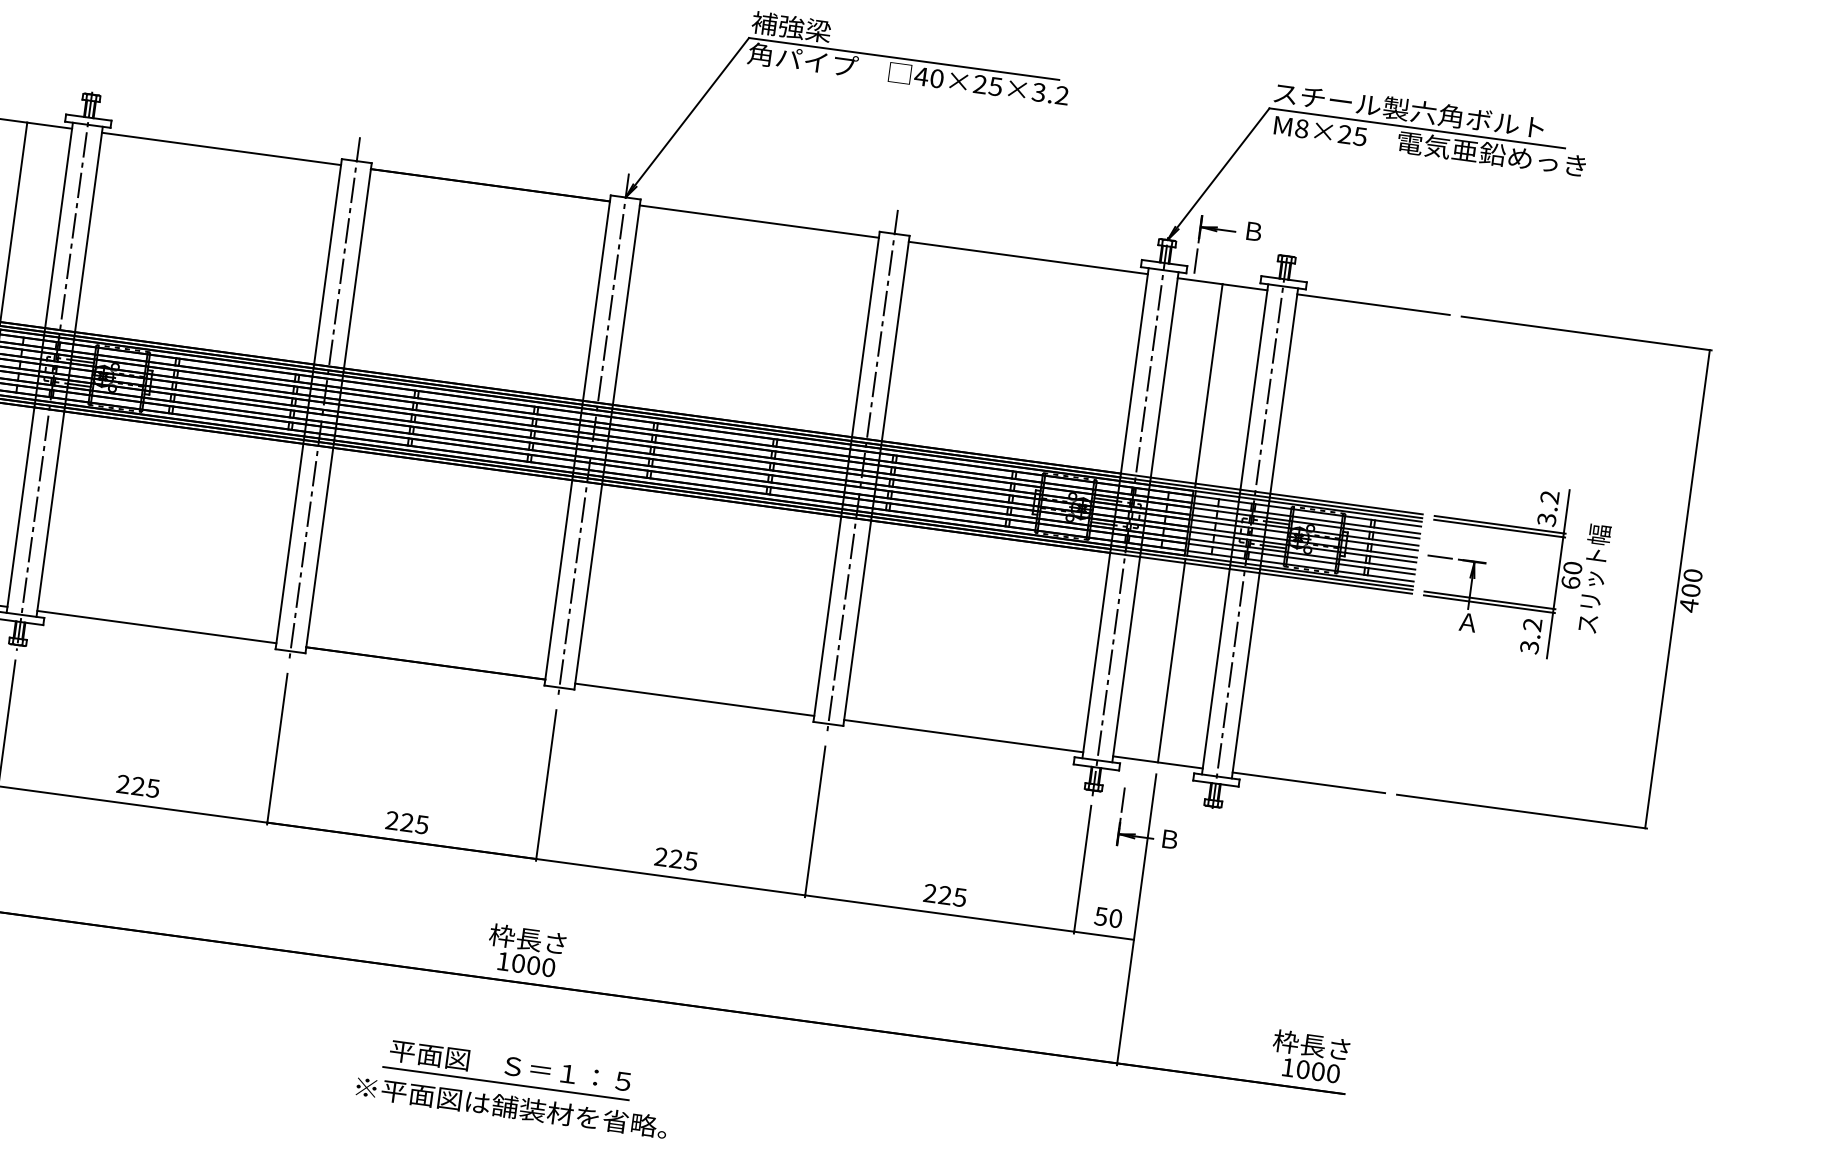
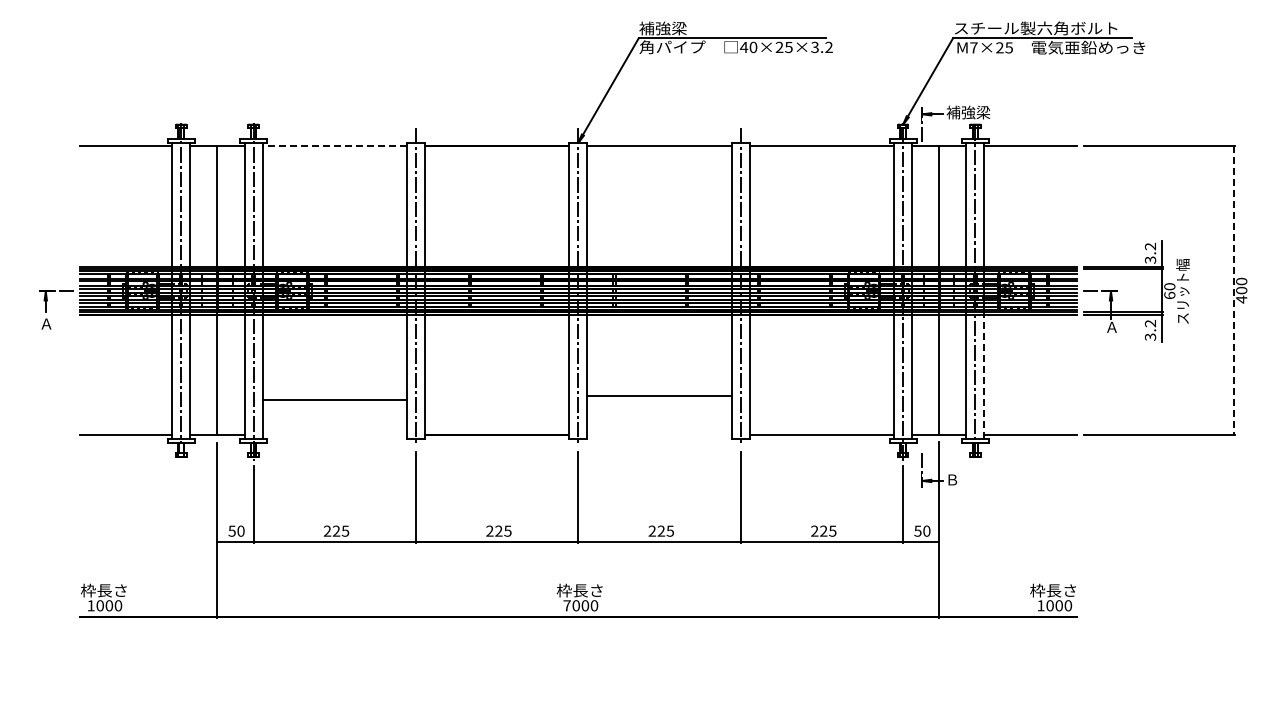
text: (1301, 128) -> (973, 47), M8×25 -> M7×25
line: (221, 148) -> (334, 146), solid -> dashed
text: (1278, 234) -> (968, 112), Ｂ -> 補強梁
line: (1677, 590) -> (1233, 291), solid -> dashed
line: (156, 627) -> (334, 400), moved
line: (1245, 675) -> (984, 376), solid -> dashed
line: (694, 700) -> (659, 396), moved
text: (502, 960) -> (566, 605), 1000 -> 7000
part: (514, 1087) -> (583, 679), removed

